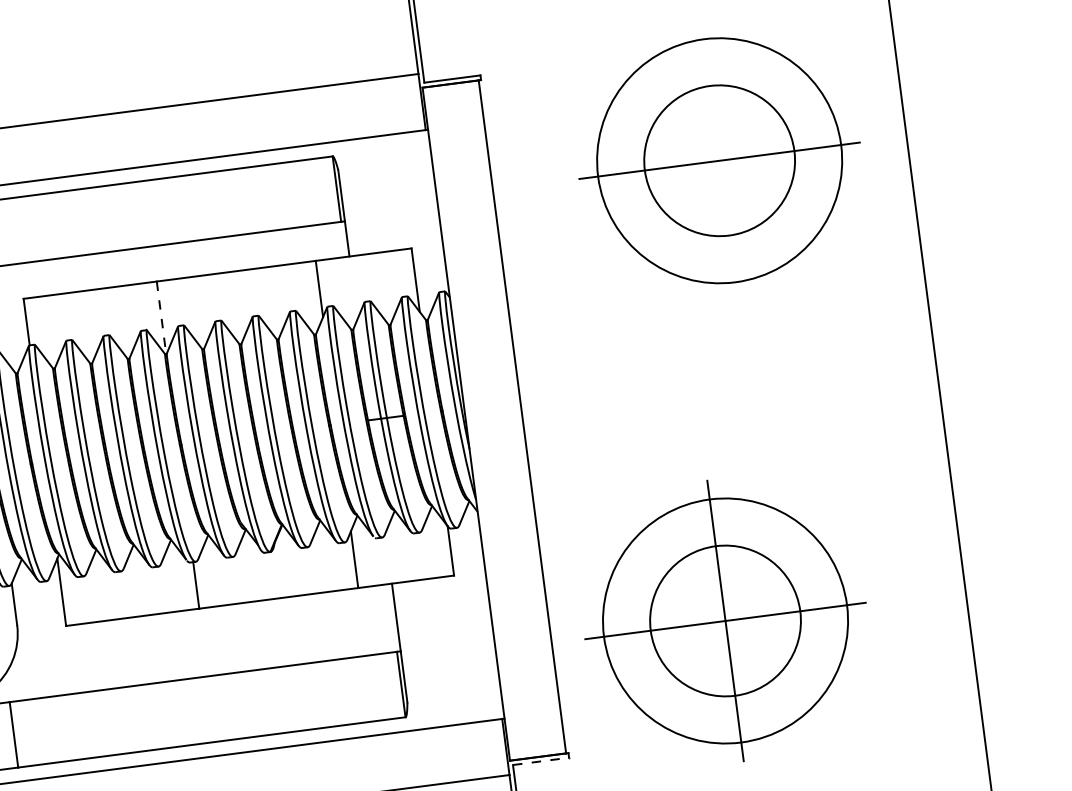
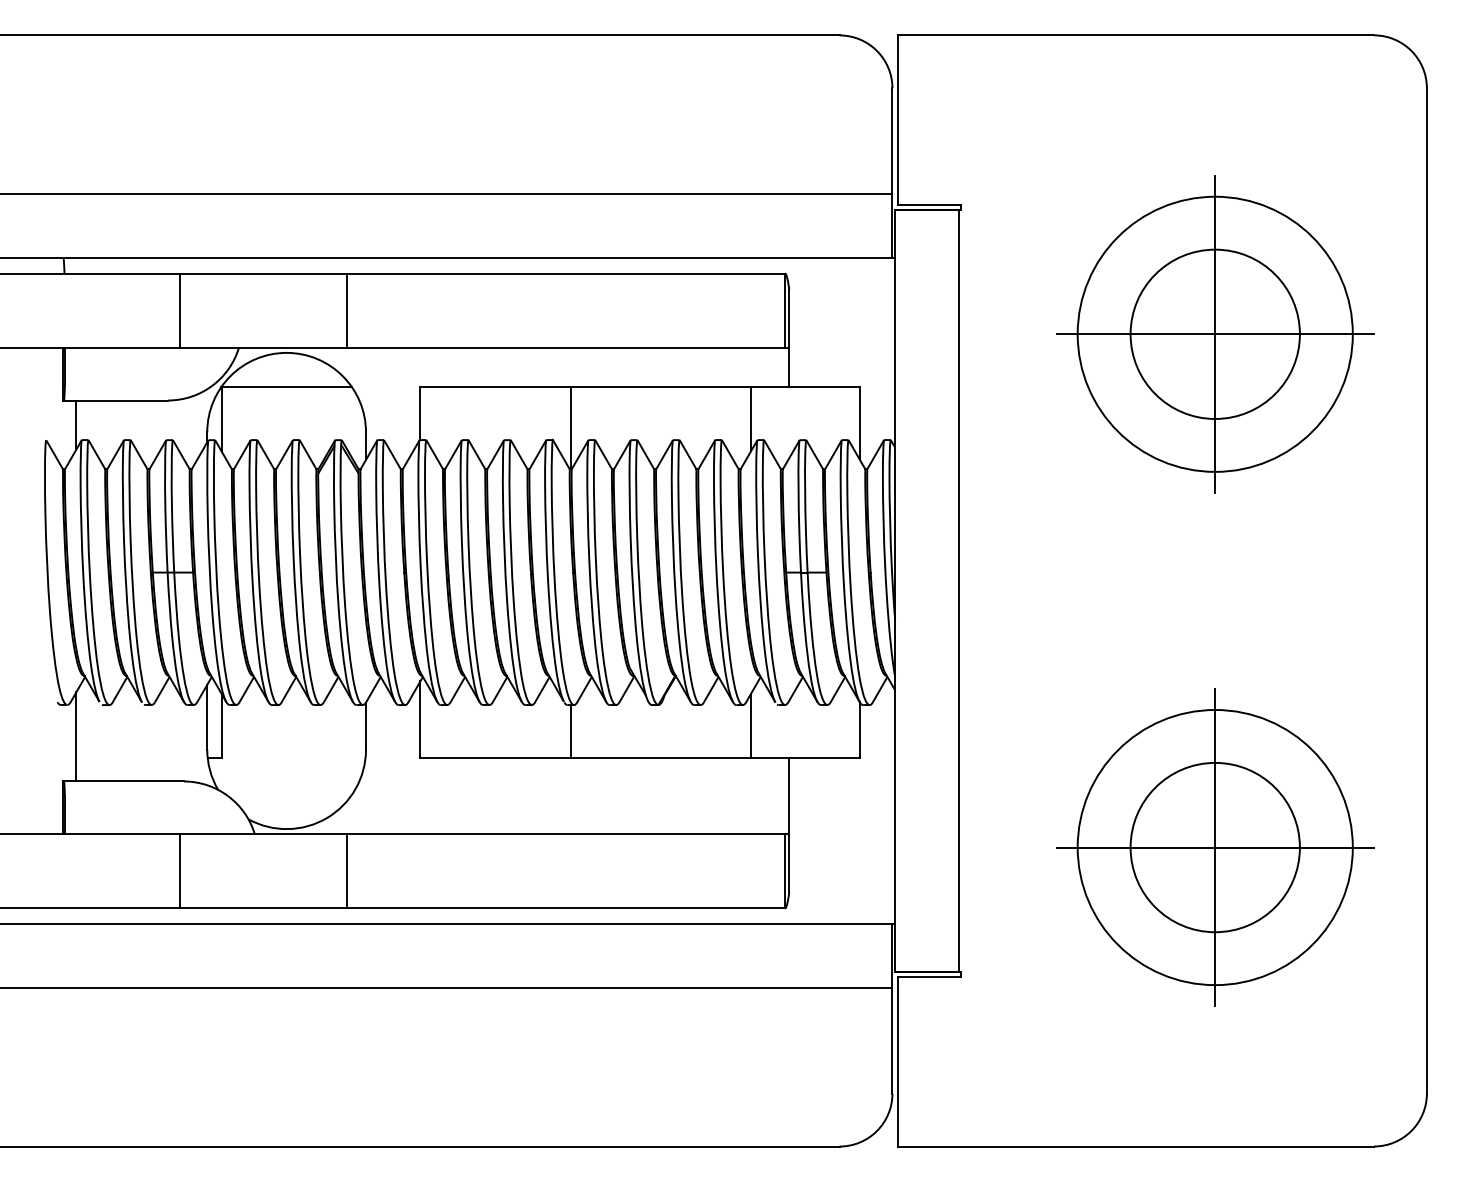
line: (719, 160) -> (1215, 334), added
line: (161, 317) -> (571, 428), dashed -> solid
part: (725, 620) -> (1215, 847), moved
line: (541, 761) -> (929, 977), dashed -> solid

